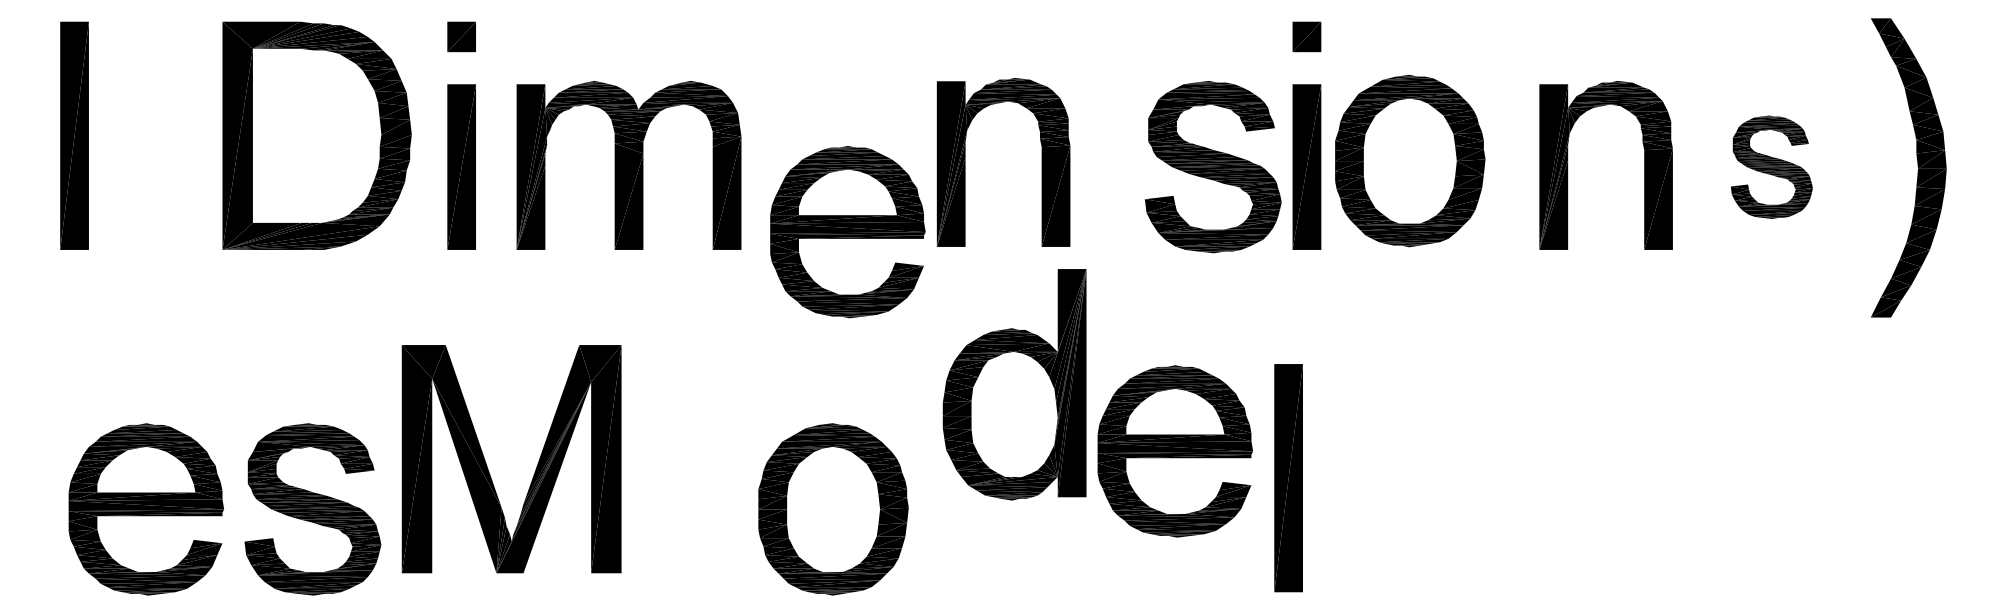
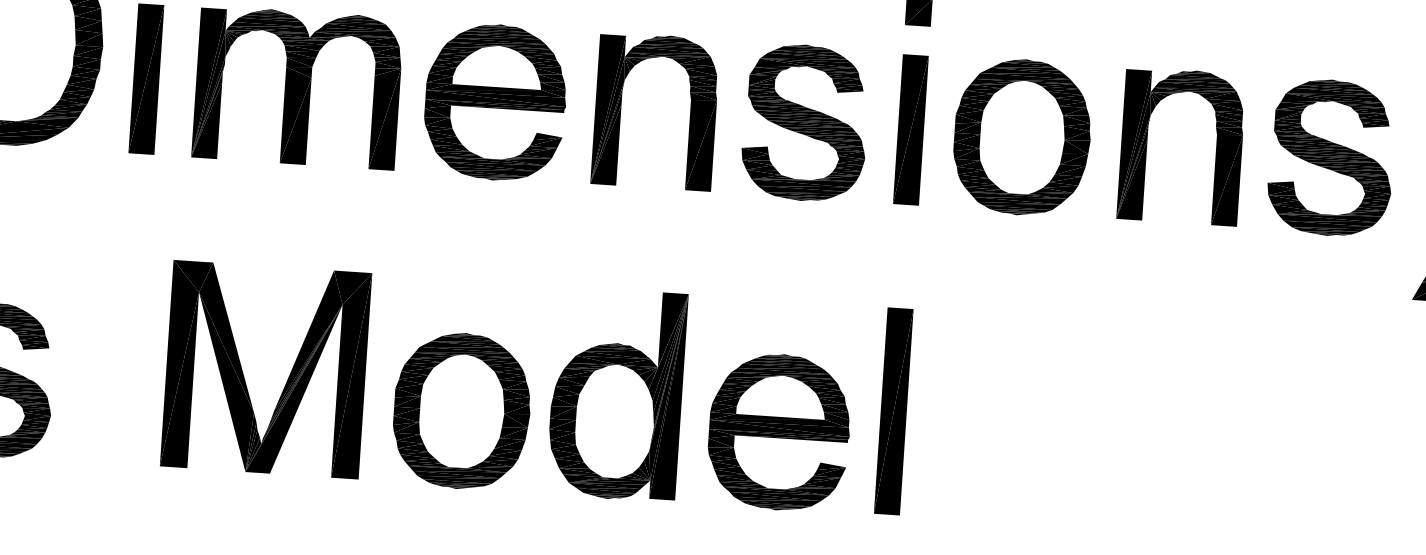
part: (1410, 161) -> (1022, 137), moved
part: (965, 162) -> (621, 109), moved
part: (1213, 167) -> (805, 123), moved
part: (1771, 167) -> (1331, 158), size x1.67
part: (847, 232) -> (495, 102), moved
part: (1014, 384) -> (616, 394), moved
part: (1174, 451) -> (778, 432), moved
part: (488, 468) -> (244, 376), moved
part: (1288, 478) -> (893, 411), moved

